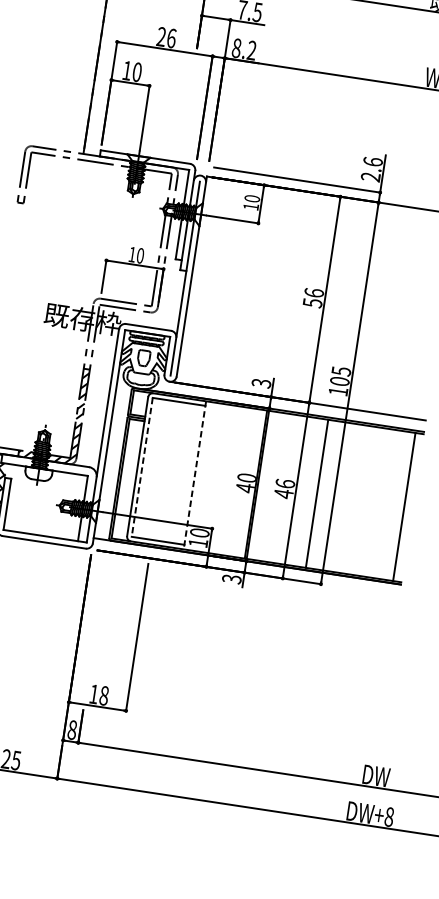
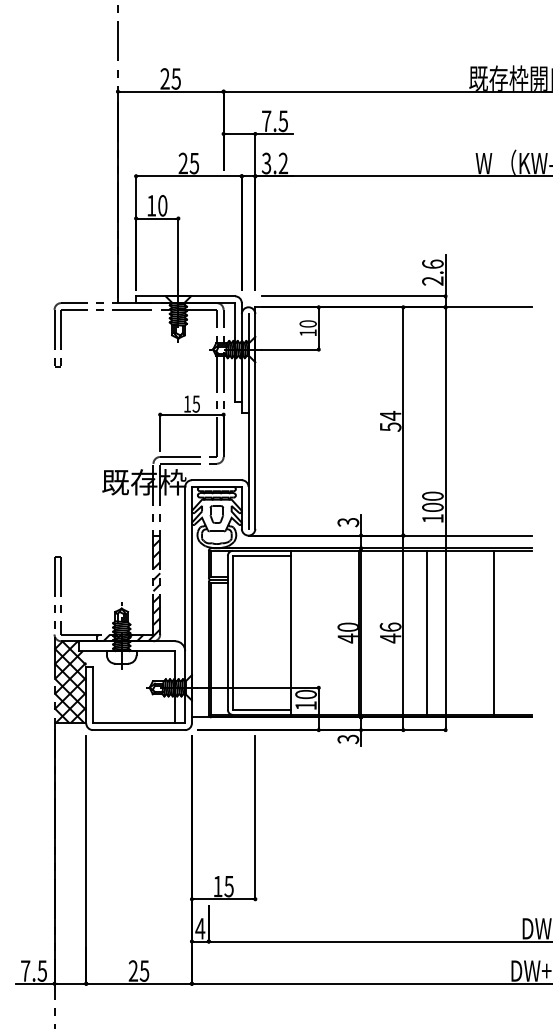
text: (171, 38) -> (194, 163), 26 -> 25
text: (236, 48) -> (266, 163), 8.2 -> 3.2
text: (140, 255) -> (196, 403), 10 -> 15
text: (314, 292) -> (390, 415), 56 -> 54
text: (341, 370) -> (432, 495), 105 -> 100
line: (141, 466) -> (232, 632), dashed -> solid
line: (195, 475) -> (291, 633), dashed -> solid
line: (404, 506) -> (494, 632), moved
text: (103, 695) -> (228, 886), 18 -> 15
text: (72, 729) -> (200, 928), 8 -> 4

